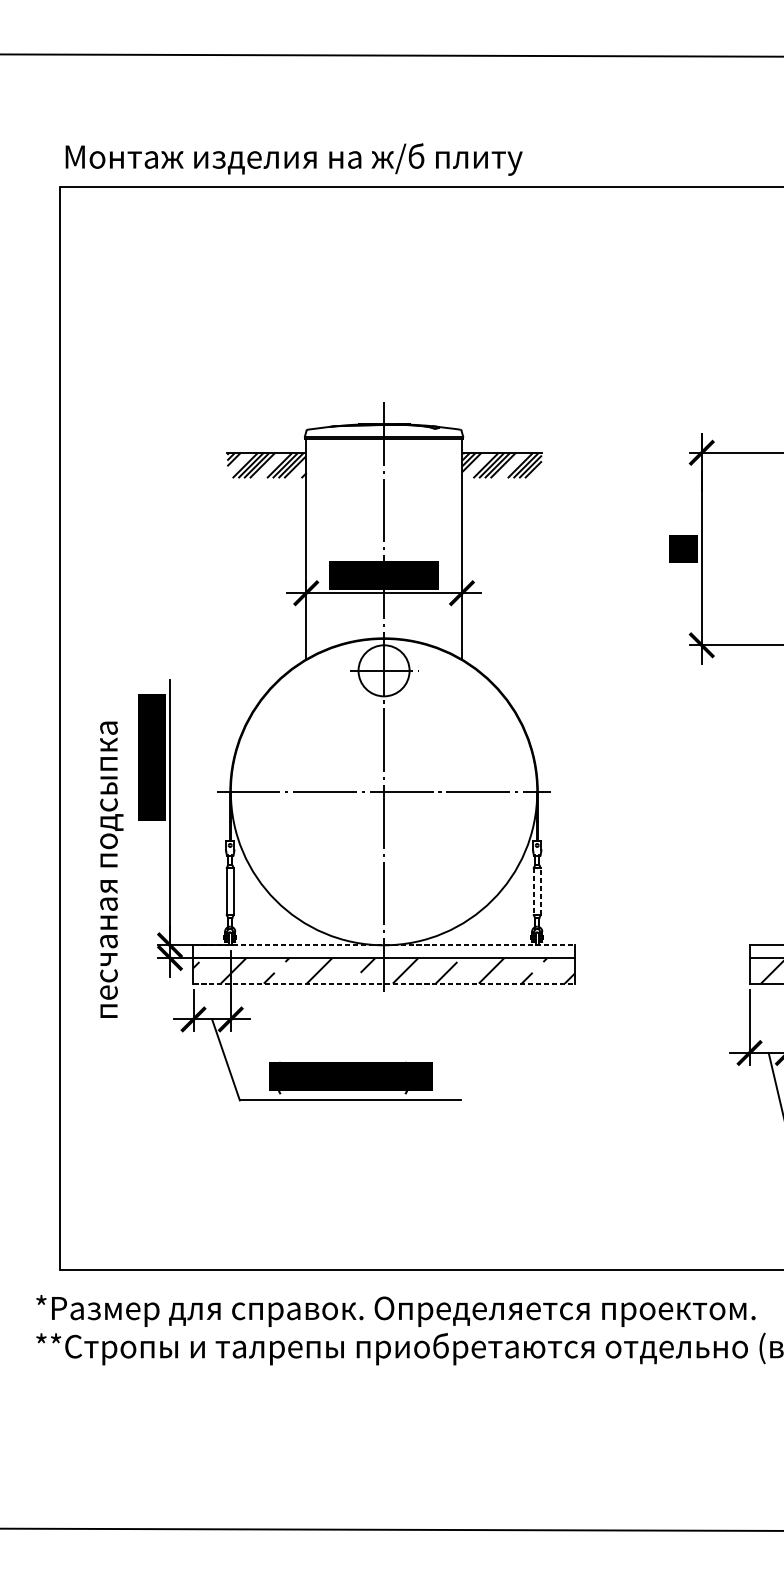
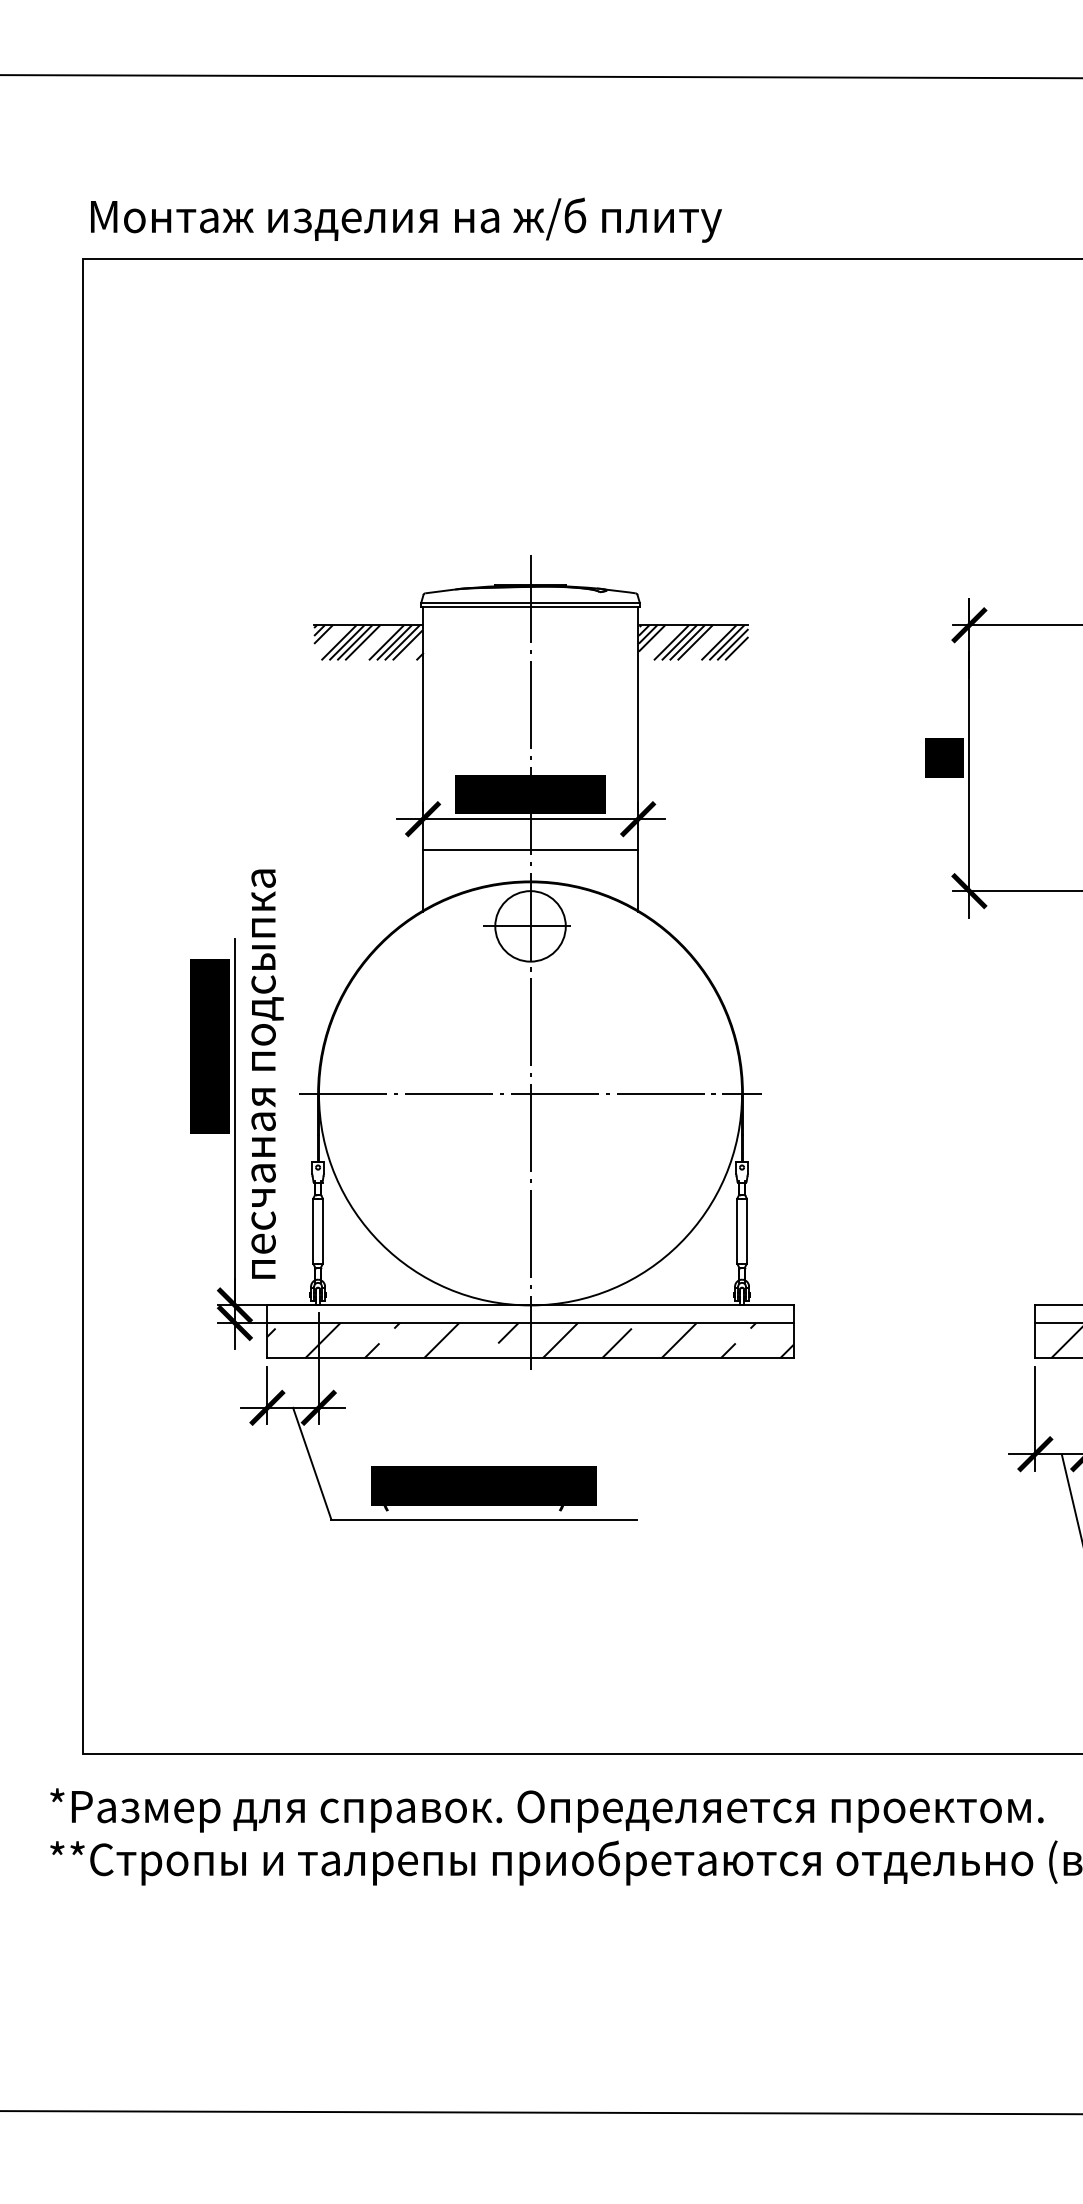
line: (384, 615) -> (530, 849), added
text: (111, 869) -> (267, 1073), moved
line: (533, 891) -> (737, 1231), dashed -> solid
line: (540, 891) -> (746, 1231), dashed -> solid
line: (384, 945) -> (531, 1305), dashed -> solid
line: (384, 983) -> (531, 1358), dashed -> solid

